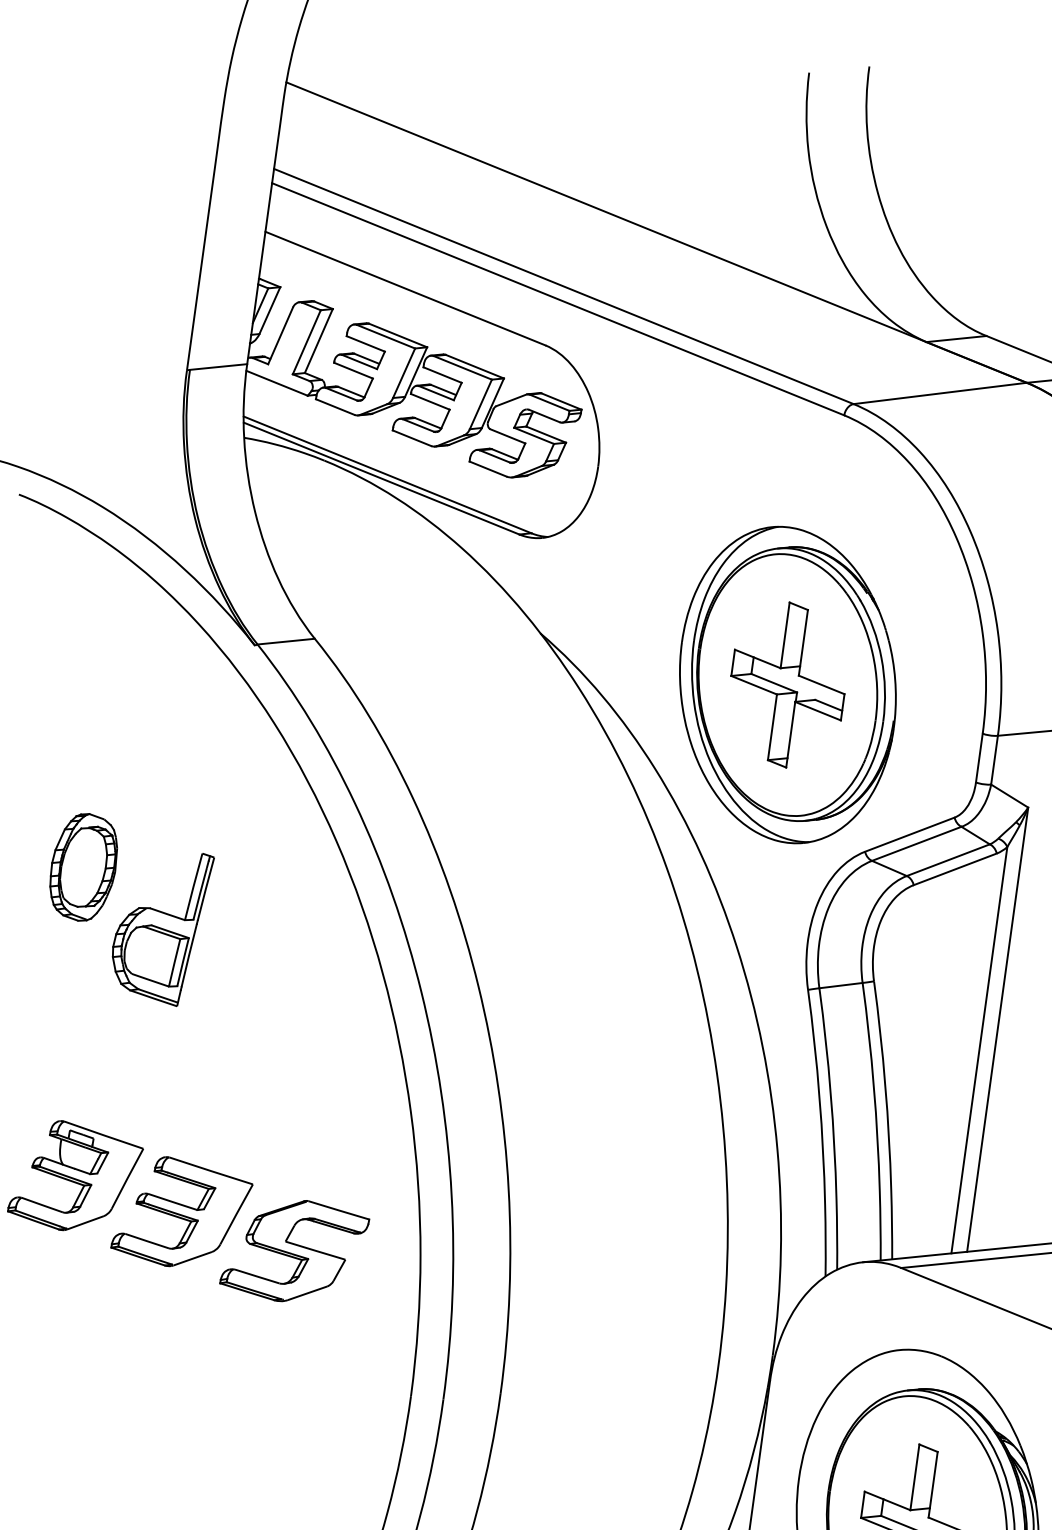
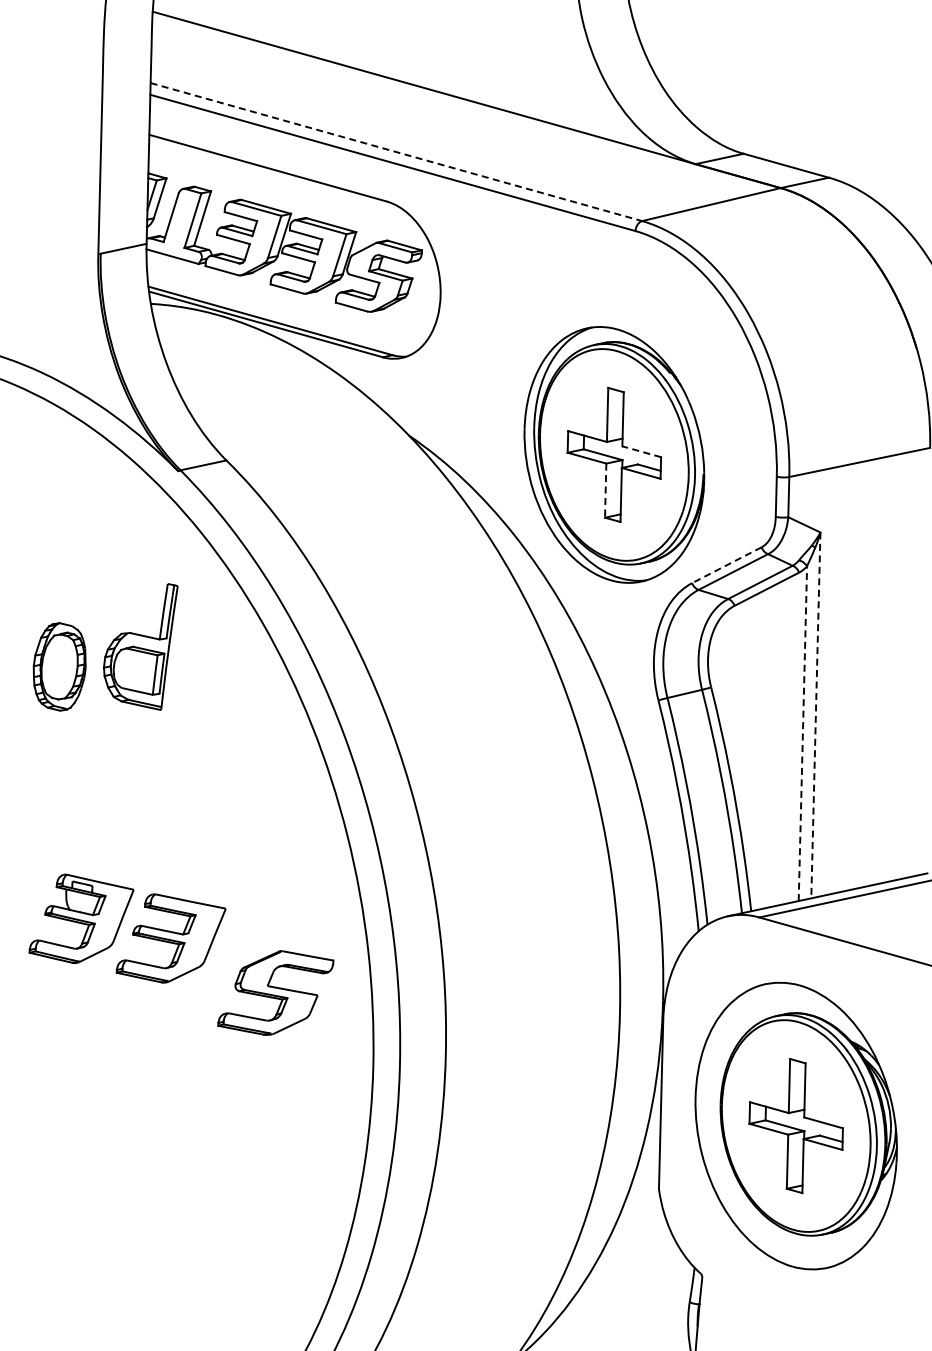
line: (563, 287) -> (396, 152), solid -> dashed
line: (821, 684) -> (641, 451), solid -> dashed
line: (772, 728) -> (605, 491), solid -> dashed
line: (909, 834) -> (726, 565), solid -> dashed
part: (160, 926) -> (140, 646), moved
line: (997, 1029) -> (815, 715), solid -> dashed
line: (978, 1049) -> (802, 733), solid -> dashed
part: (294, 1250) -> (275, 992), moved

